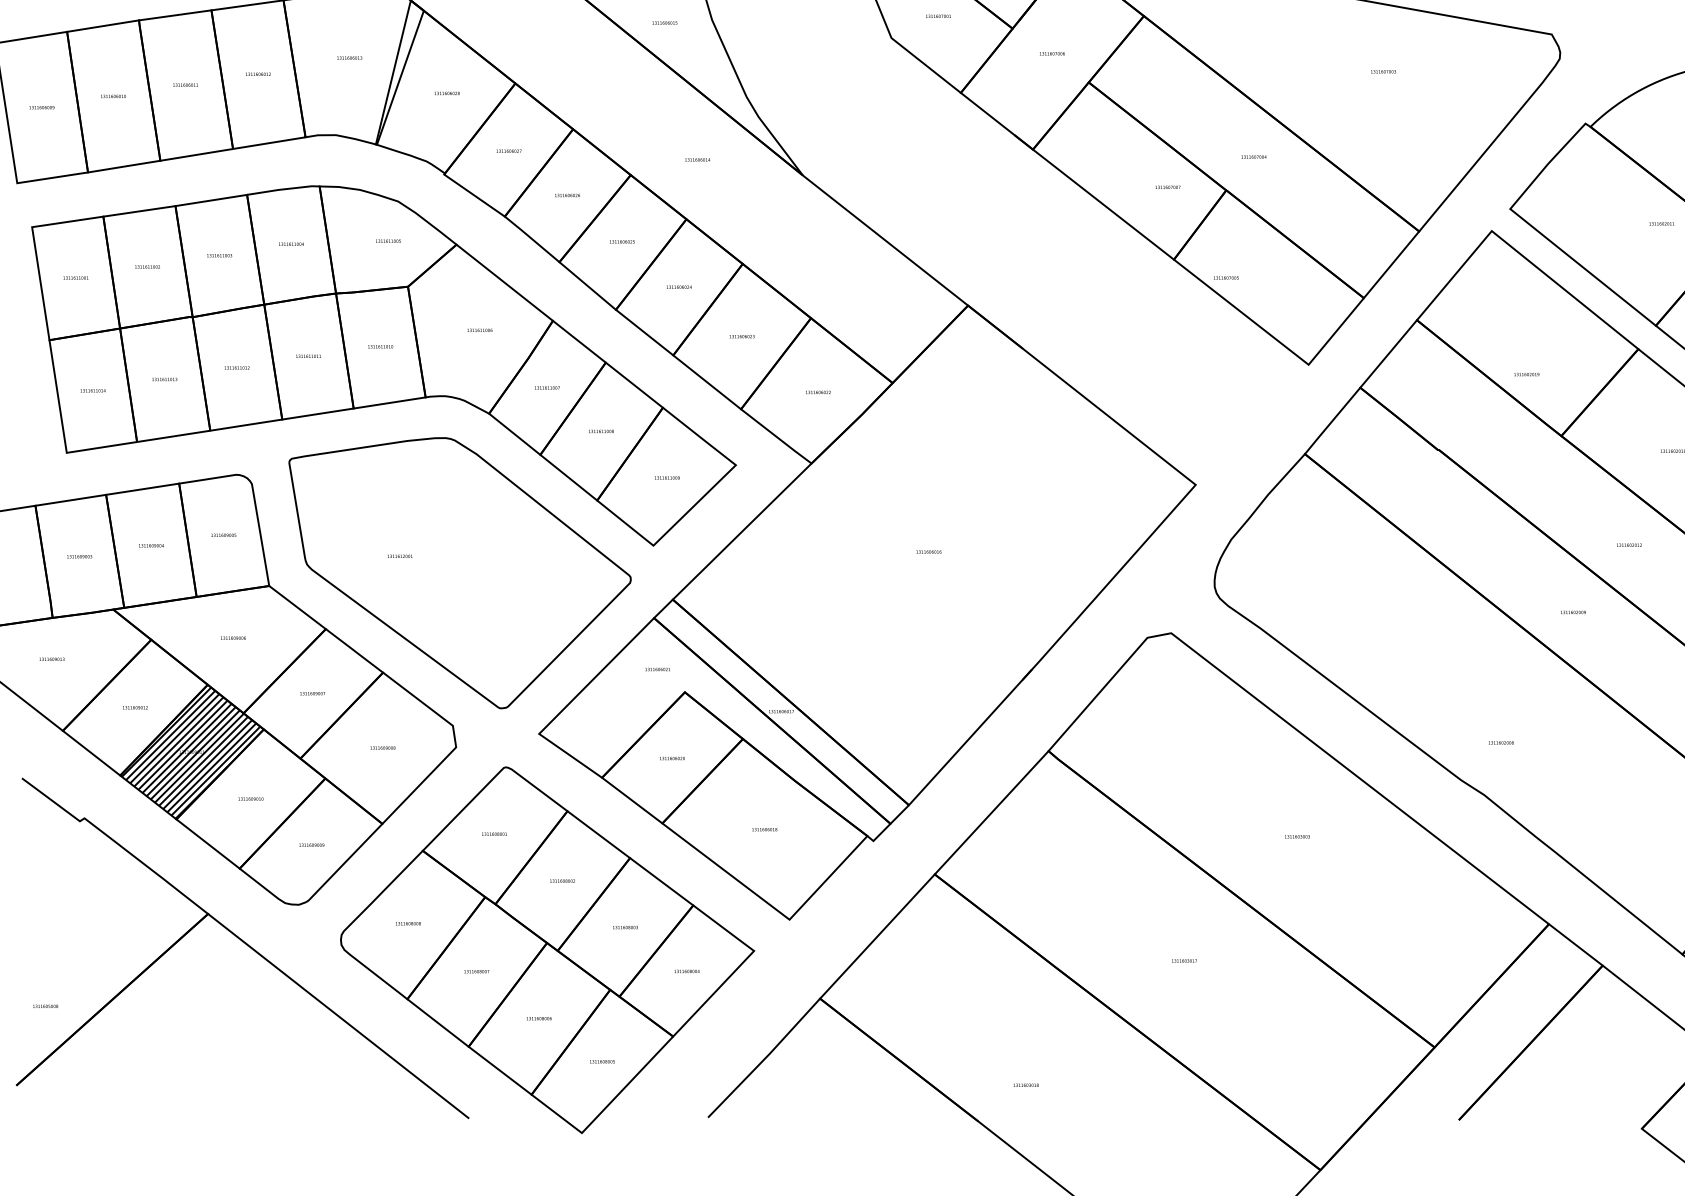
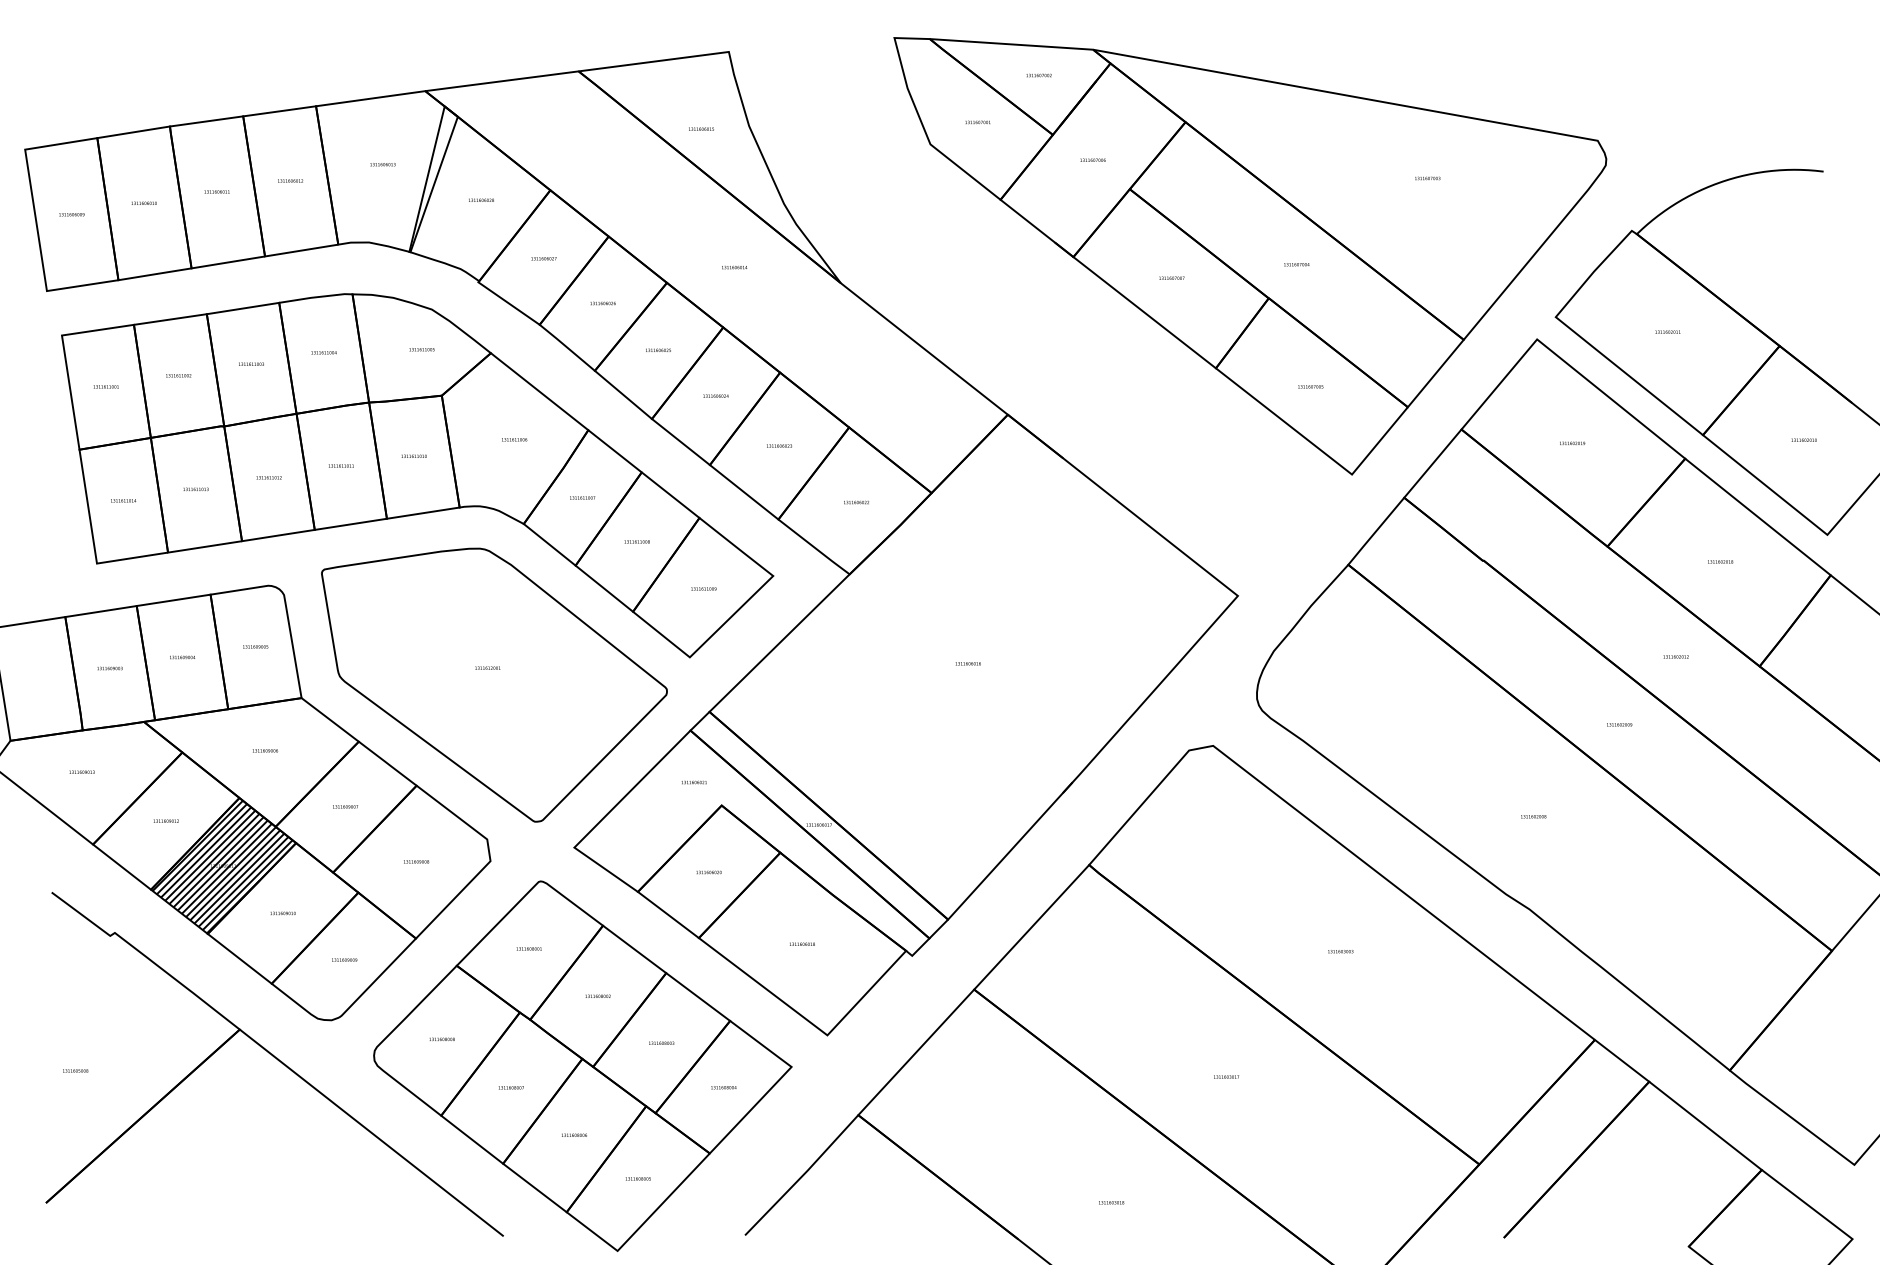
text: (1167, 186) -> (1171, 277), moved
text: (1661, 223) -> (1667, 331), moved
text: (1225, 277) -> (1310, 386), moved
text: (1526, 373) -> (1572, 442), moved
text: (399, 555) -> (487, 667), moved
text: (1501, 742) -> (1533, 816), moved
text: (45, 1005) -> (75, 1070), moved
text: (1026, 1085) -> (1111, 1202), moved

